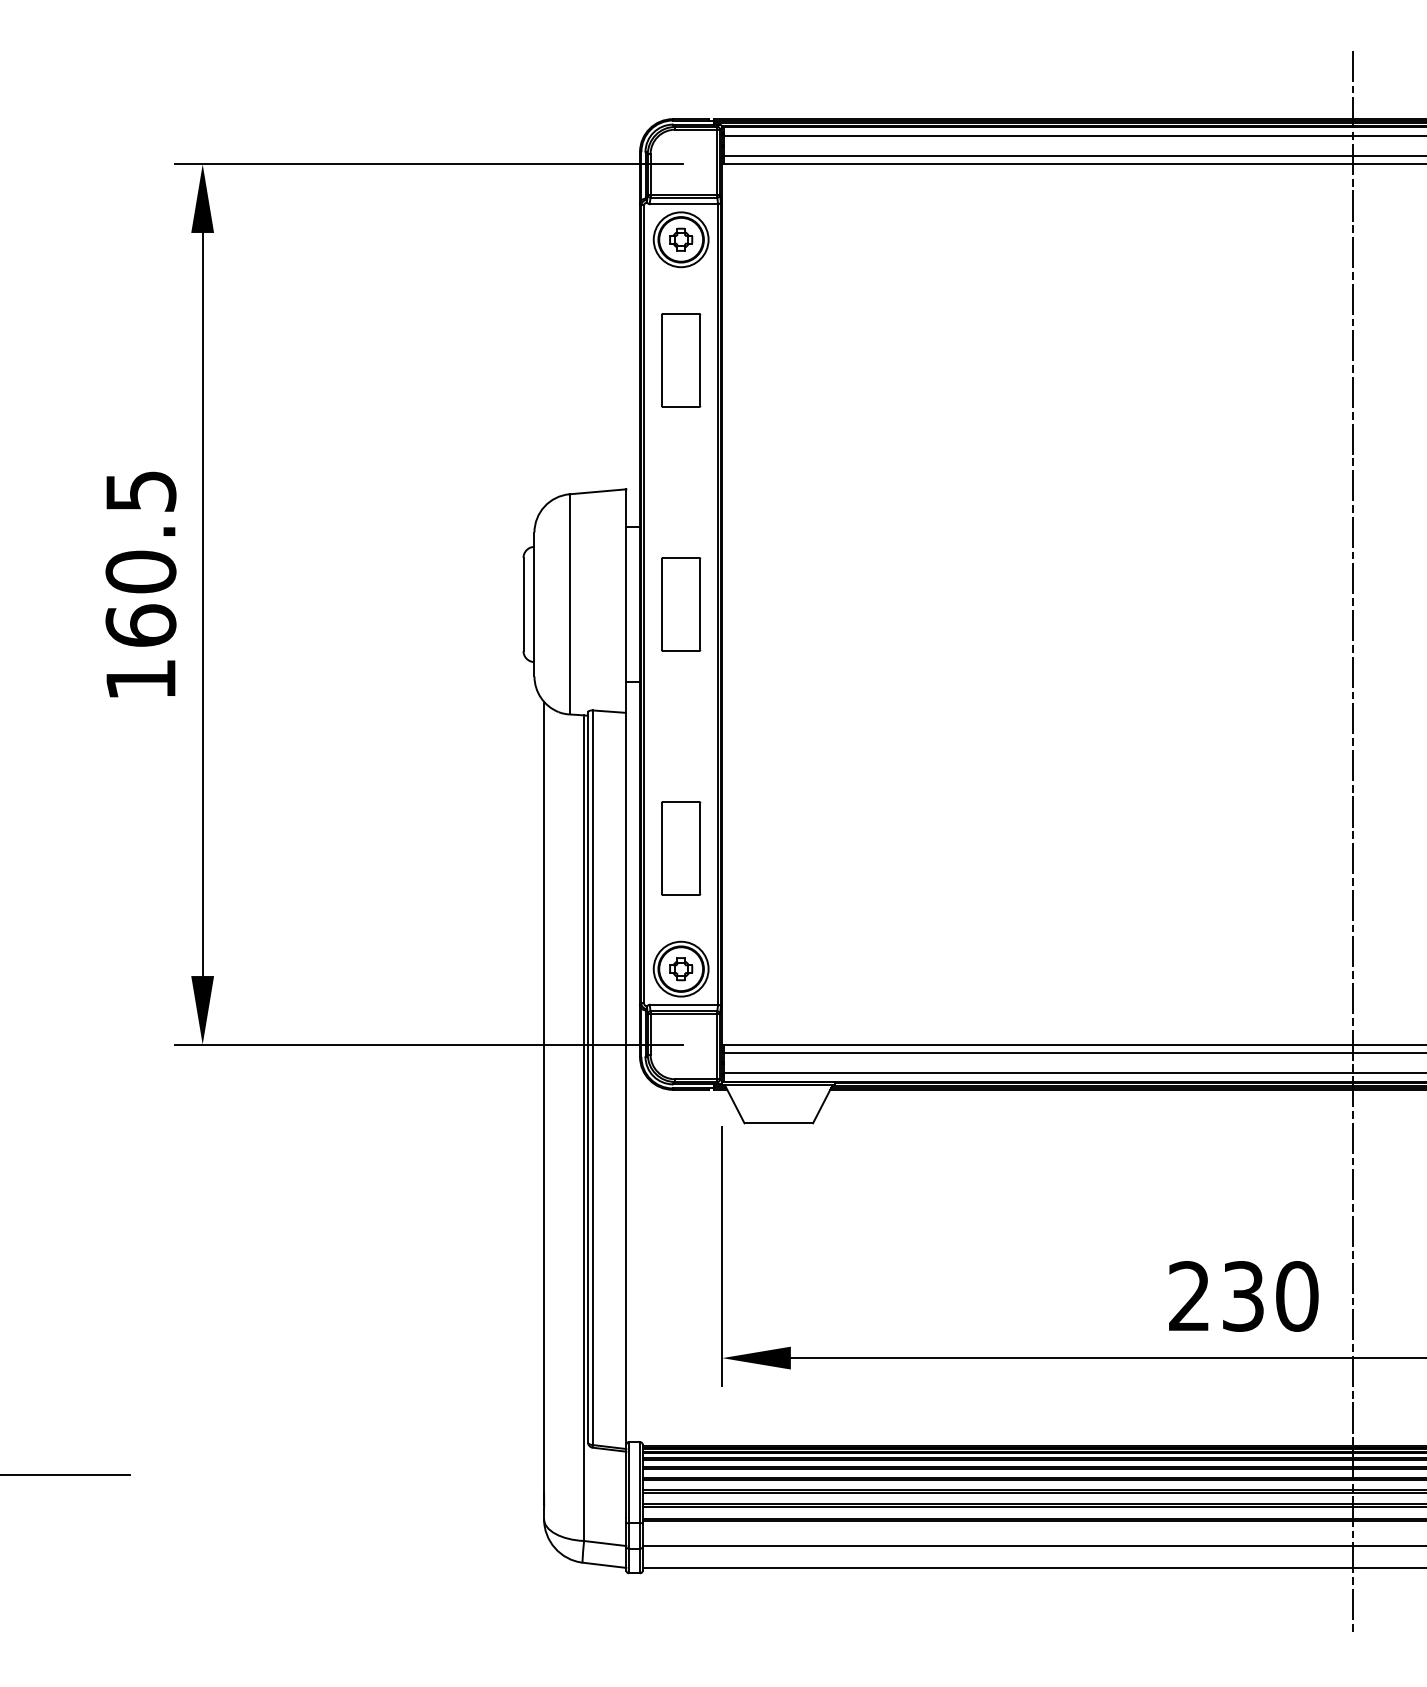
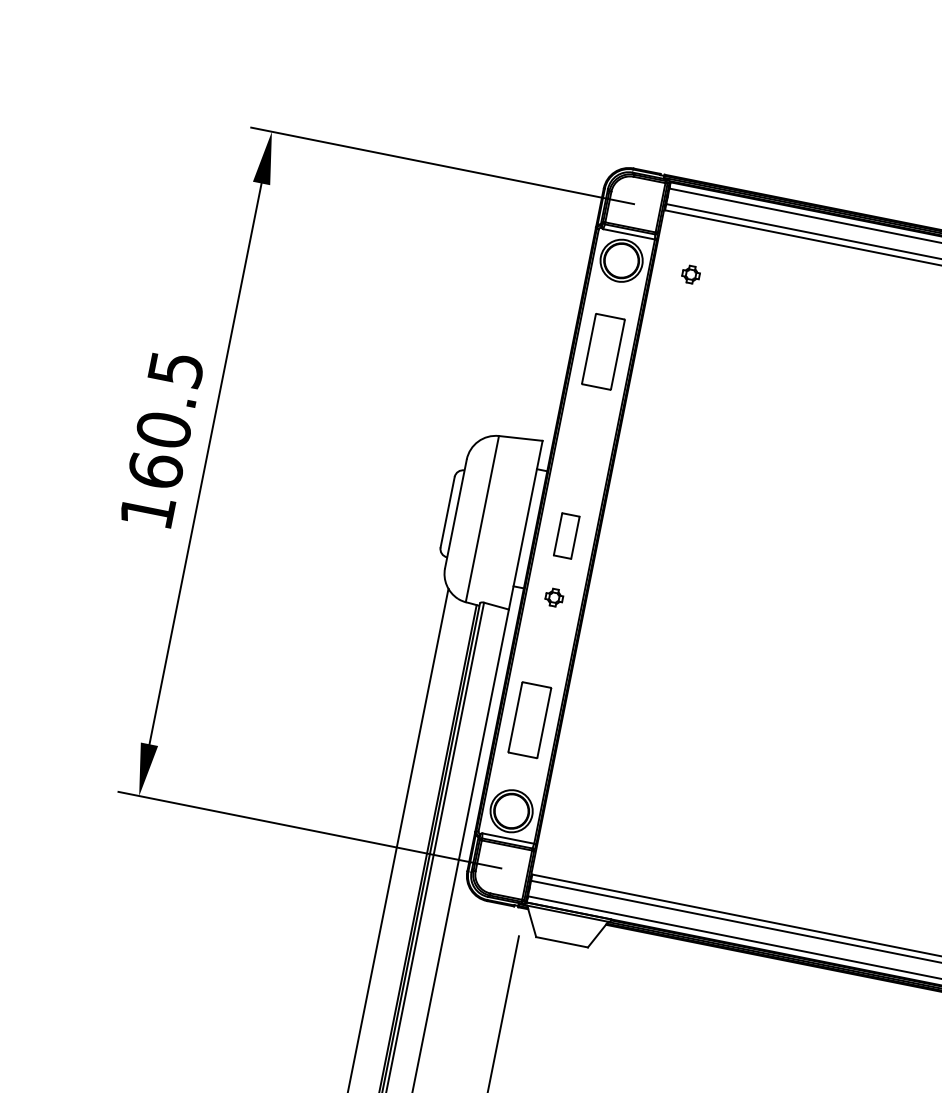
part: (681, 239) -> (691, 274), moved
part: (681, 604) -> (566, 536), size x0.6
part: (681, 969) -> (554, 597), moved

